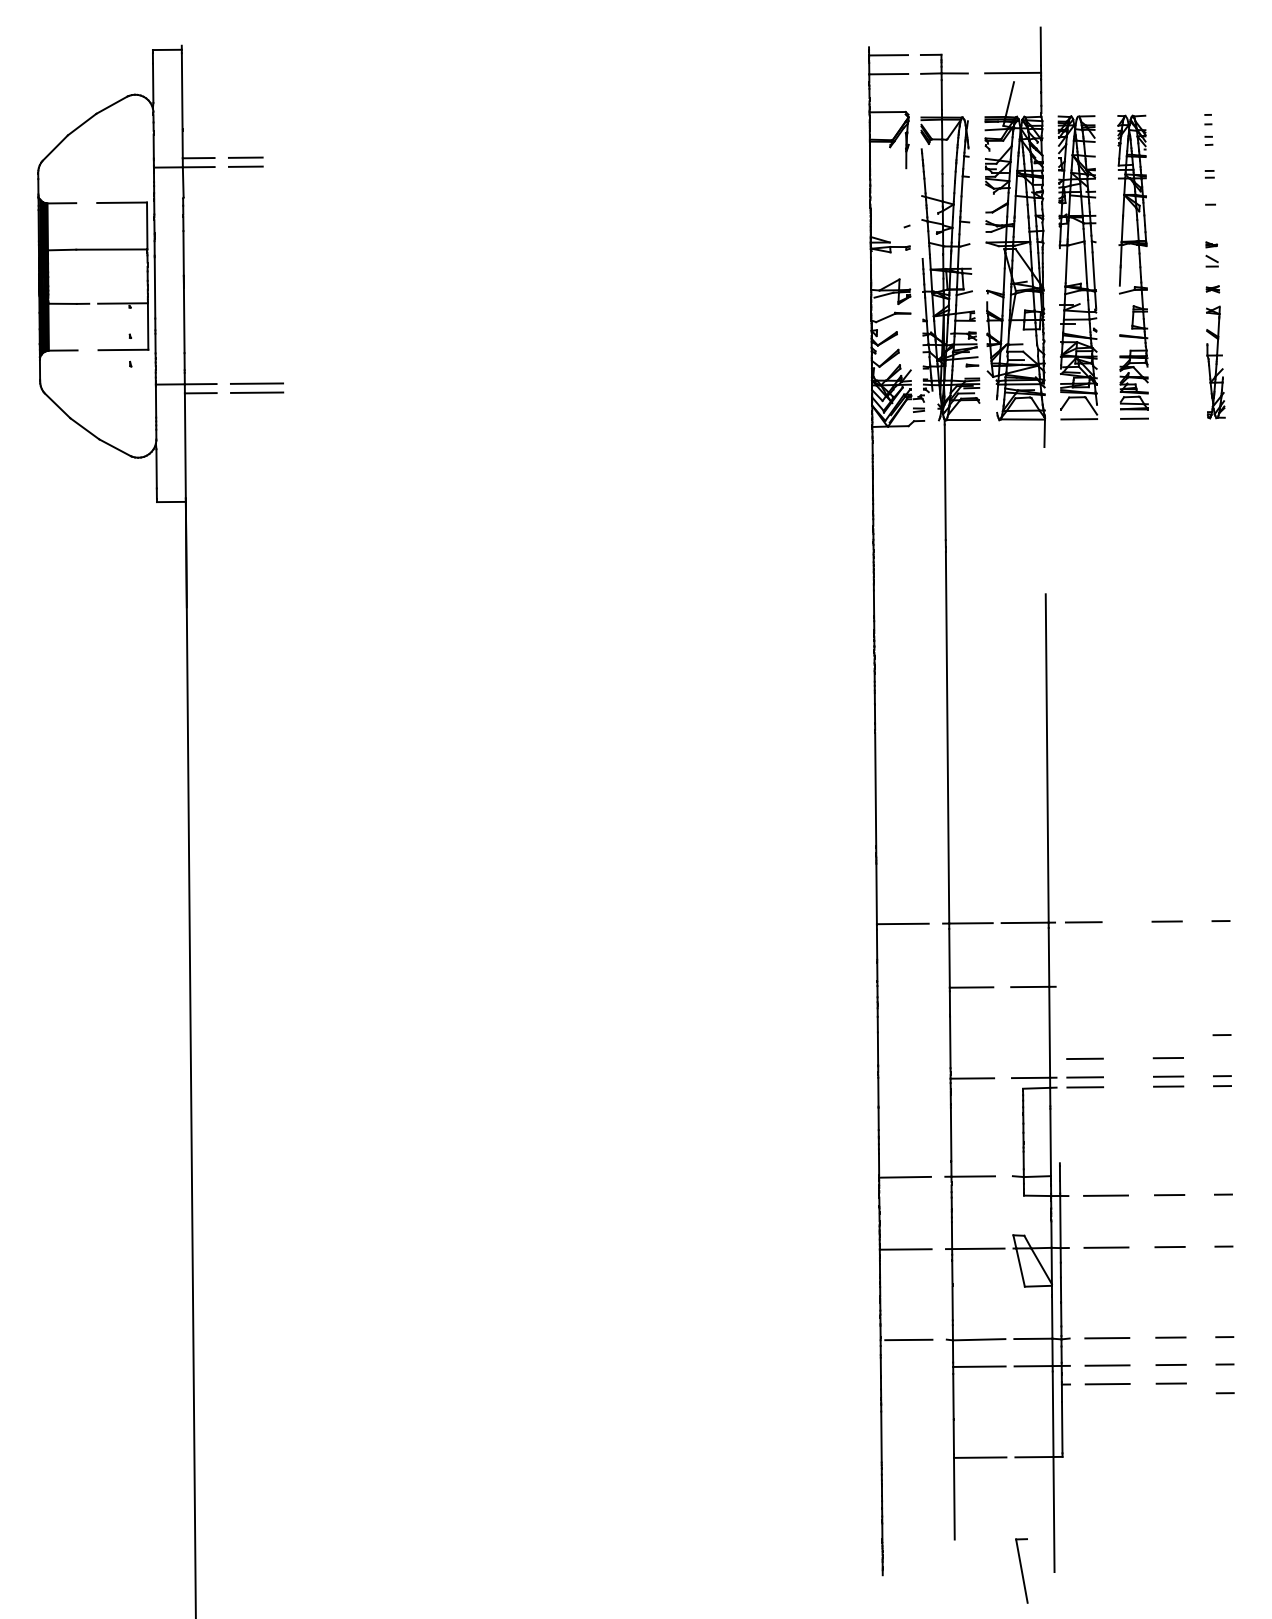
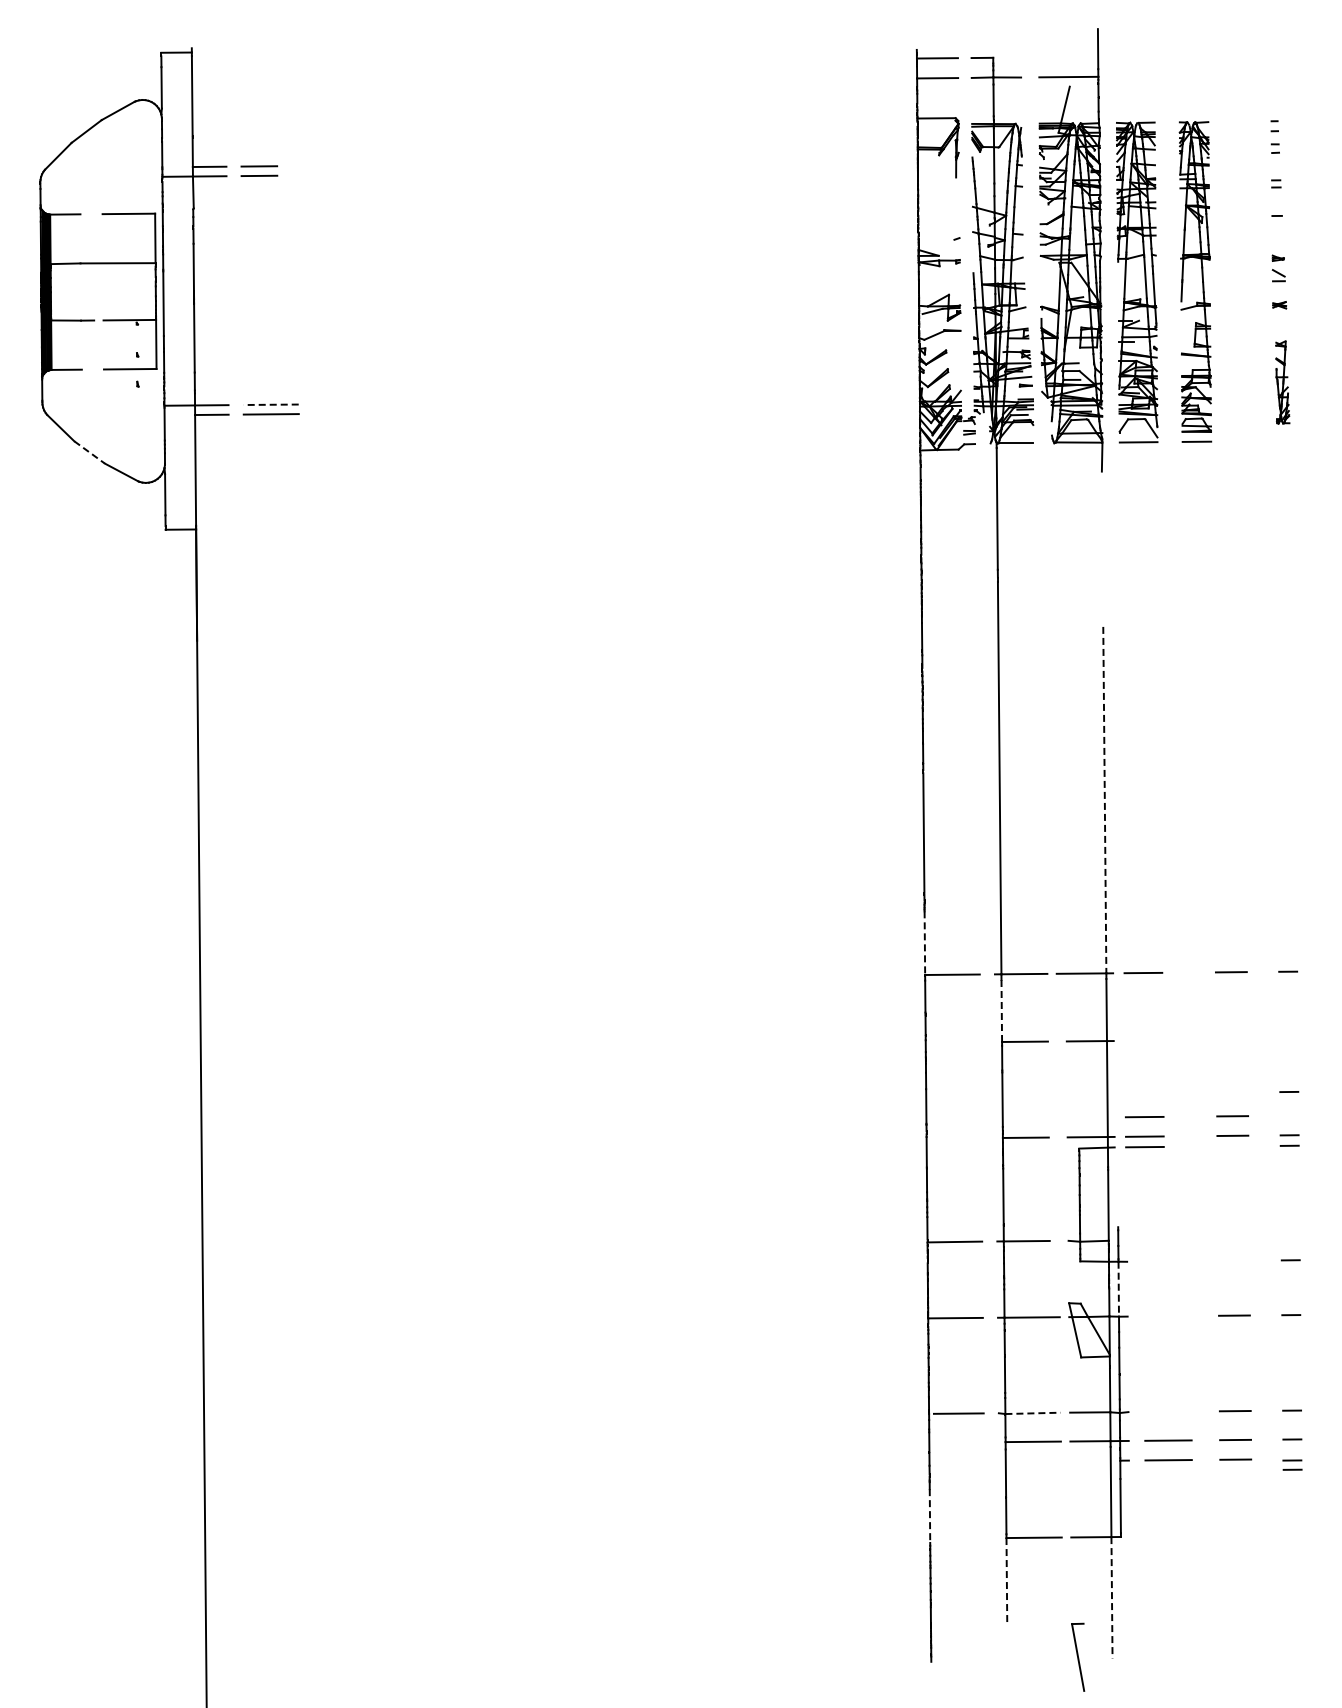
part: (1215, 362) -> (1282, 382), size x0.7
line: (257, 383) -> (271, 404), solid -> dashed
line: (84, 428) -> (89, 452), solid -> dashed
line: (1046, 758) -> (1104, 800), solid -> dashed
line: (876, 894) -> (924, 943), solid -> dashed
line: (949, 957) -> (1001, 1010), solid -> dashed
line: (1168, 1086) -> (1232, 1146), removed
line: (1169, 1194) -> (1233, 1260), removed
line: (1105, 1195) -> (1166, 1261), removed
line: (1060, 1222) -> (1118, 1289), solid -> dashed
line: (1106, 1247) -> (1167, 1316), removed
line: (1107, 1337) -> (1168, 1411), removed
line: (979, 1339) -> (1033, 1413), solid -> dashed
line: (1225, 1384) -> (1292, 1460), added
line: (881, 1437) -> (929, 1516), solid -> dashed
line: (954, 1499) -> (1006, 1581), solid -> dashed
line: (1053, 1514) -> (1111, 1597), solid -> dashed

